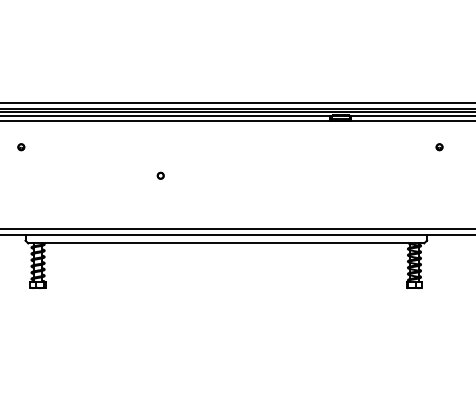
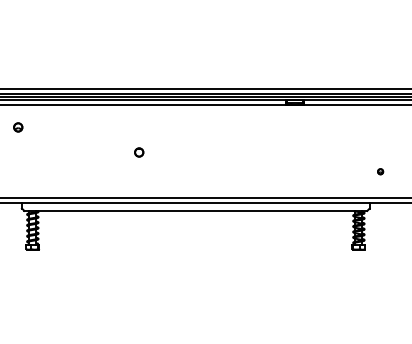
part: (21, 147) -> (18, 127), size x1.6
part: (439, 147) -> (380, 172), moved
part: (160, 175) -> (138, 152), size x1.6

